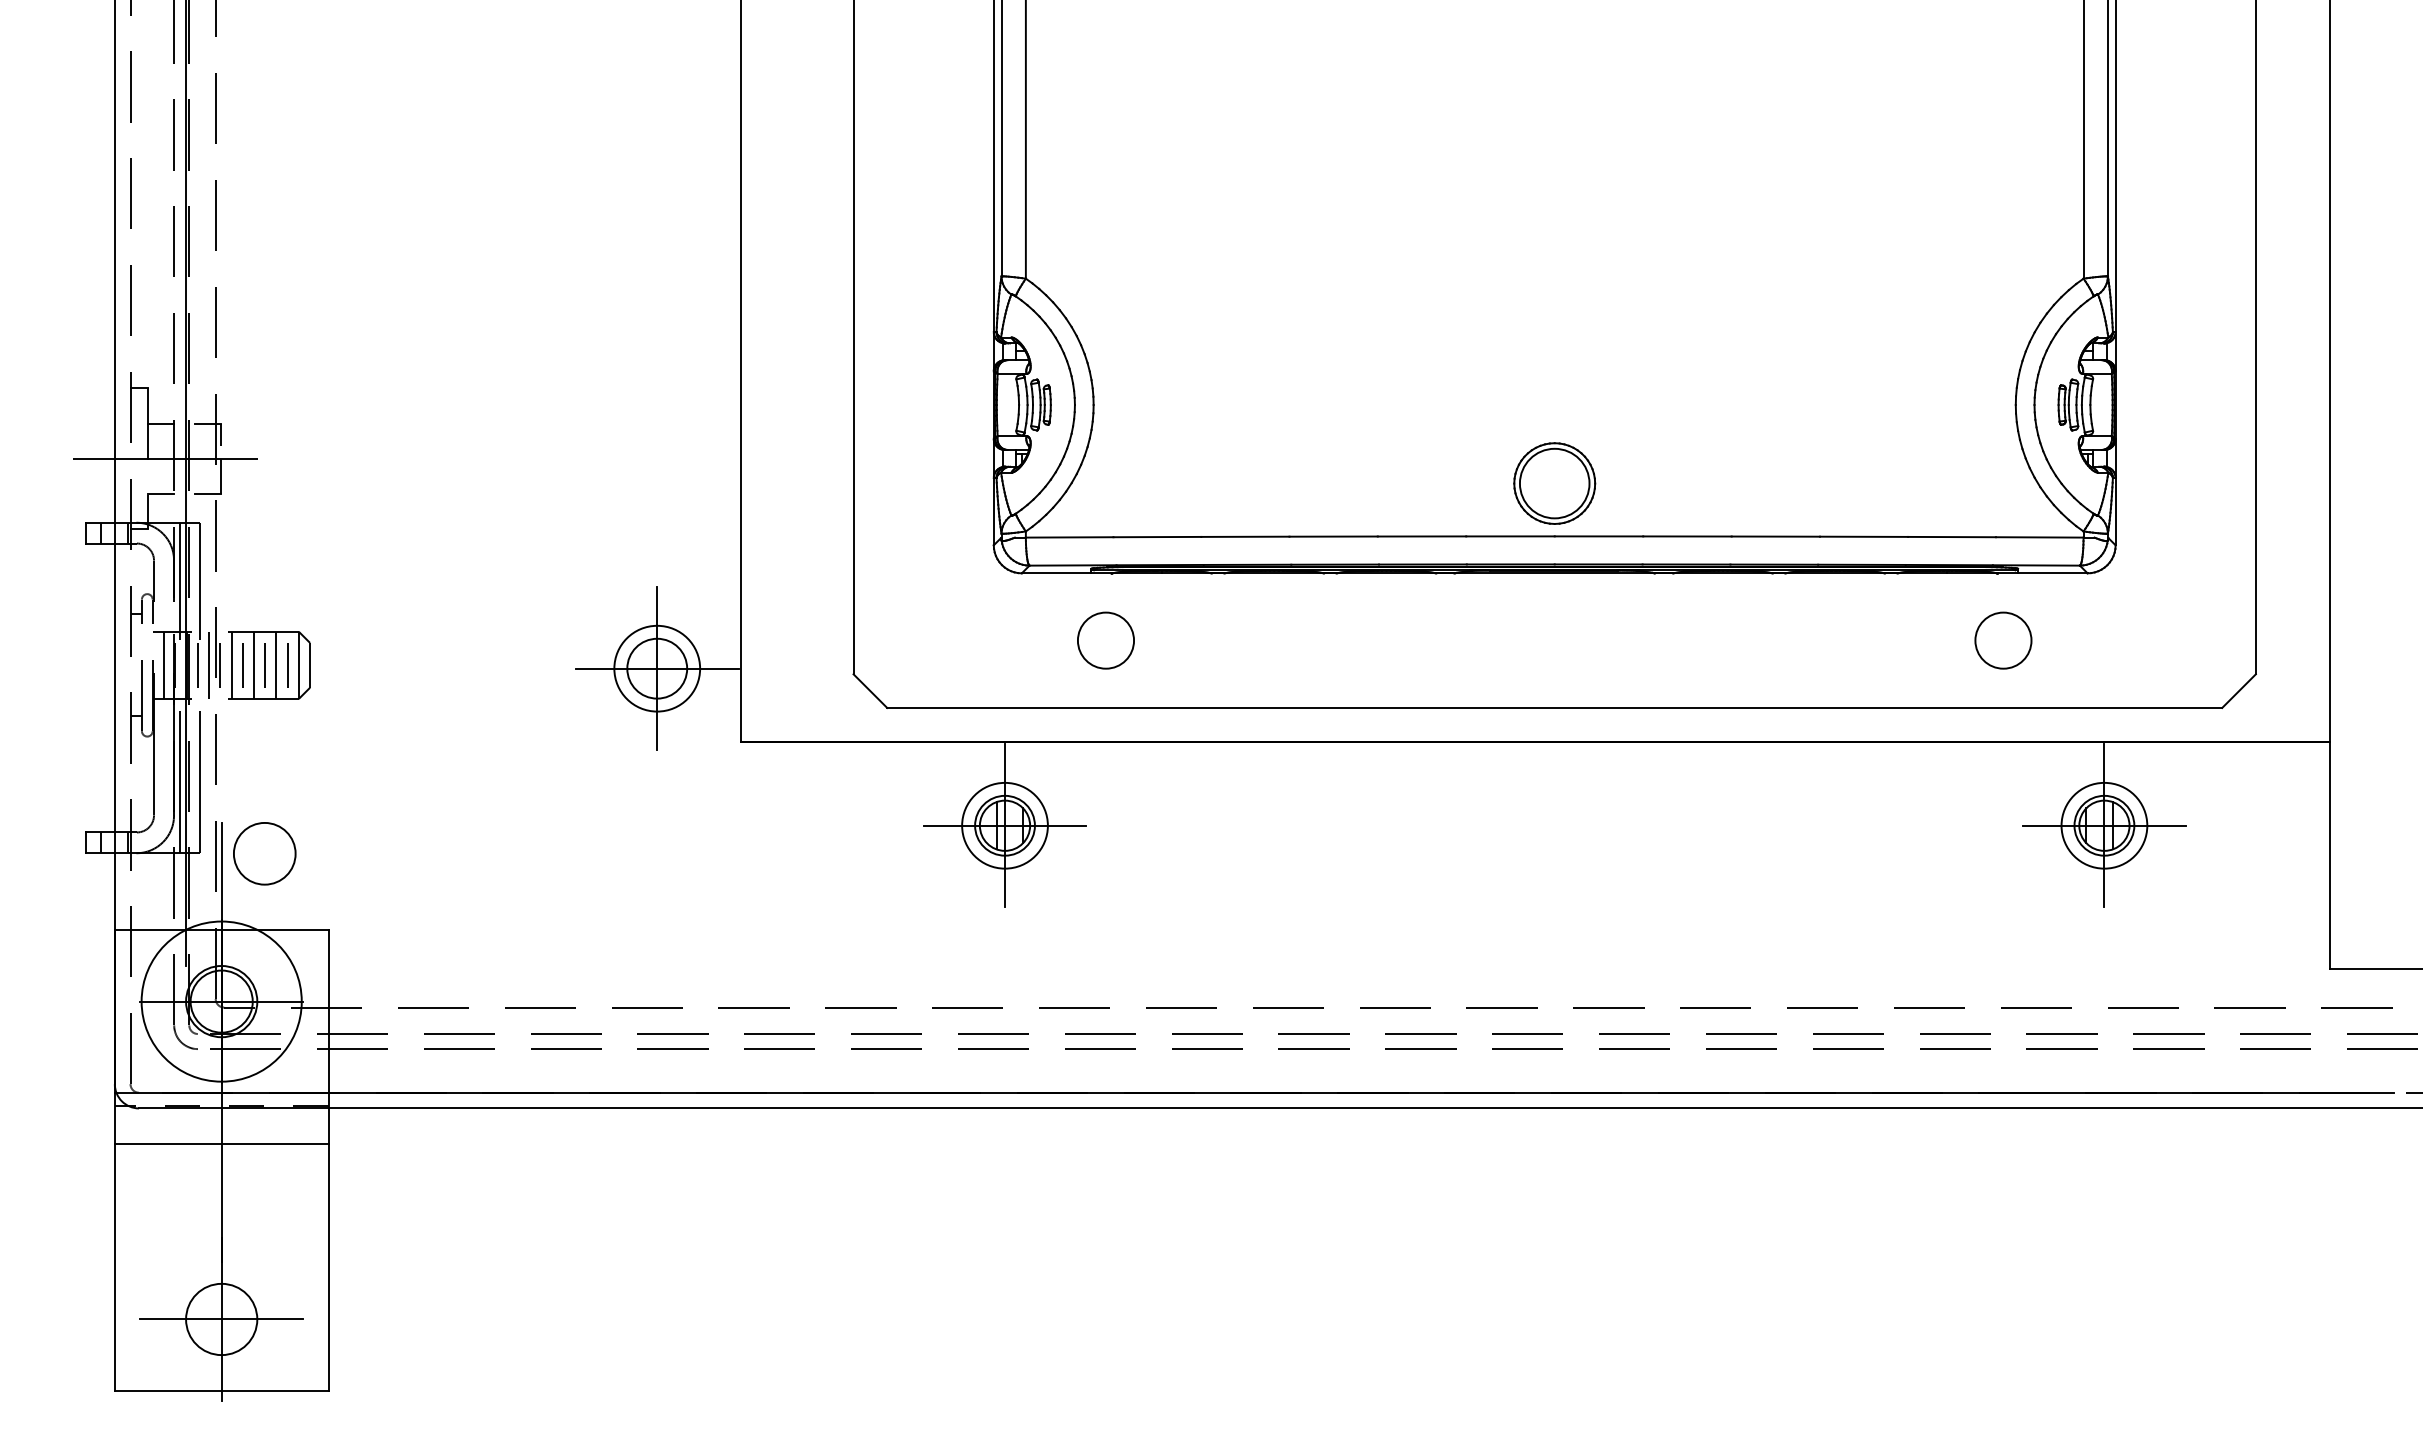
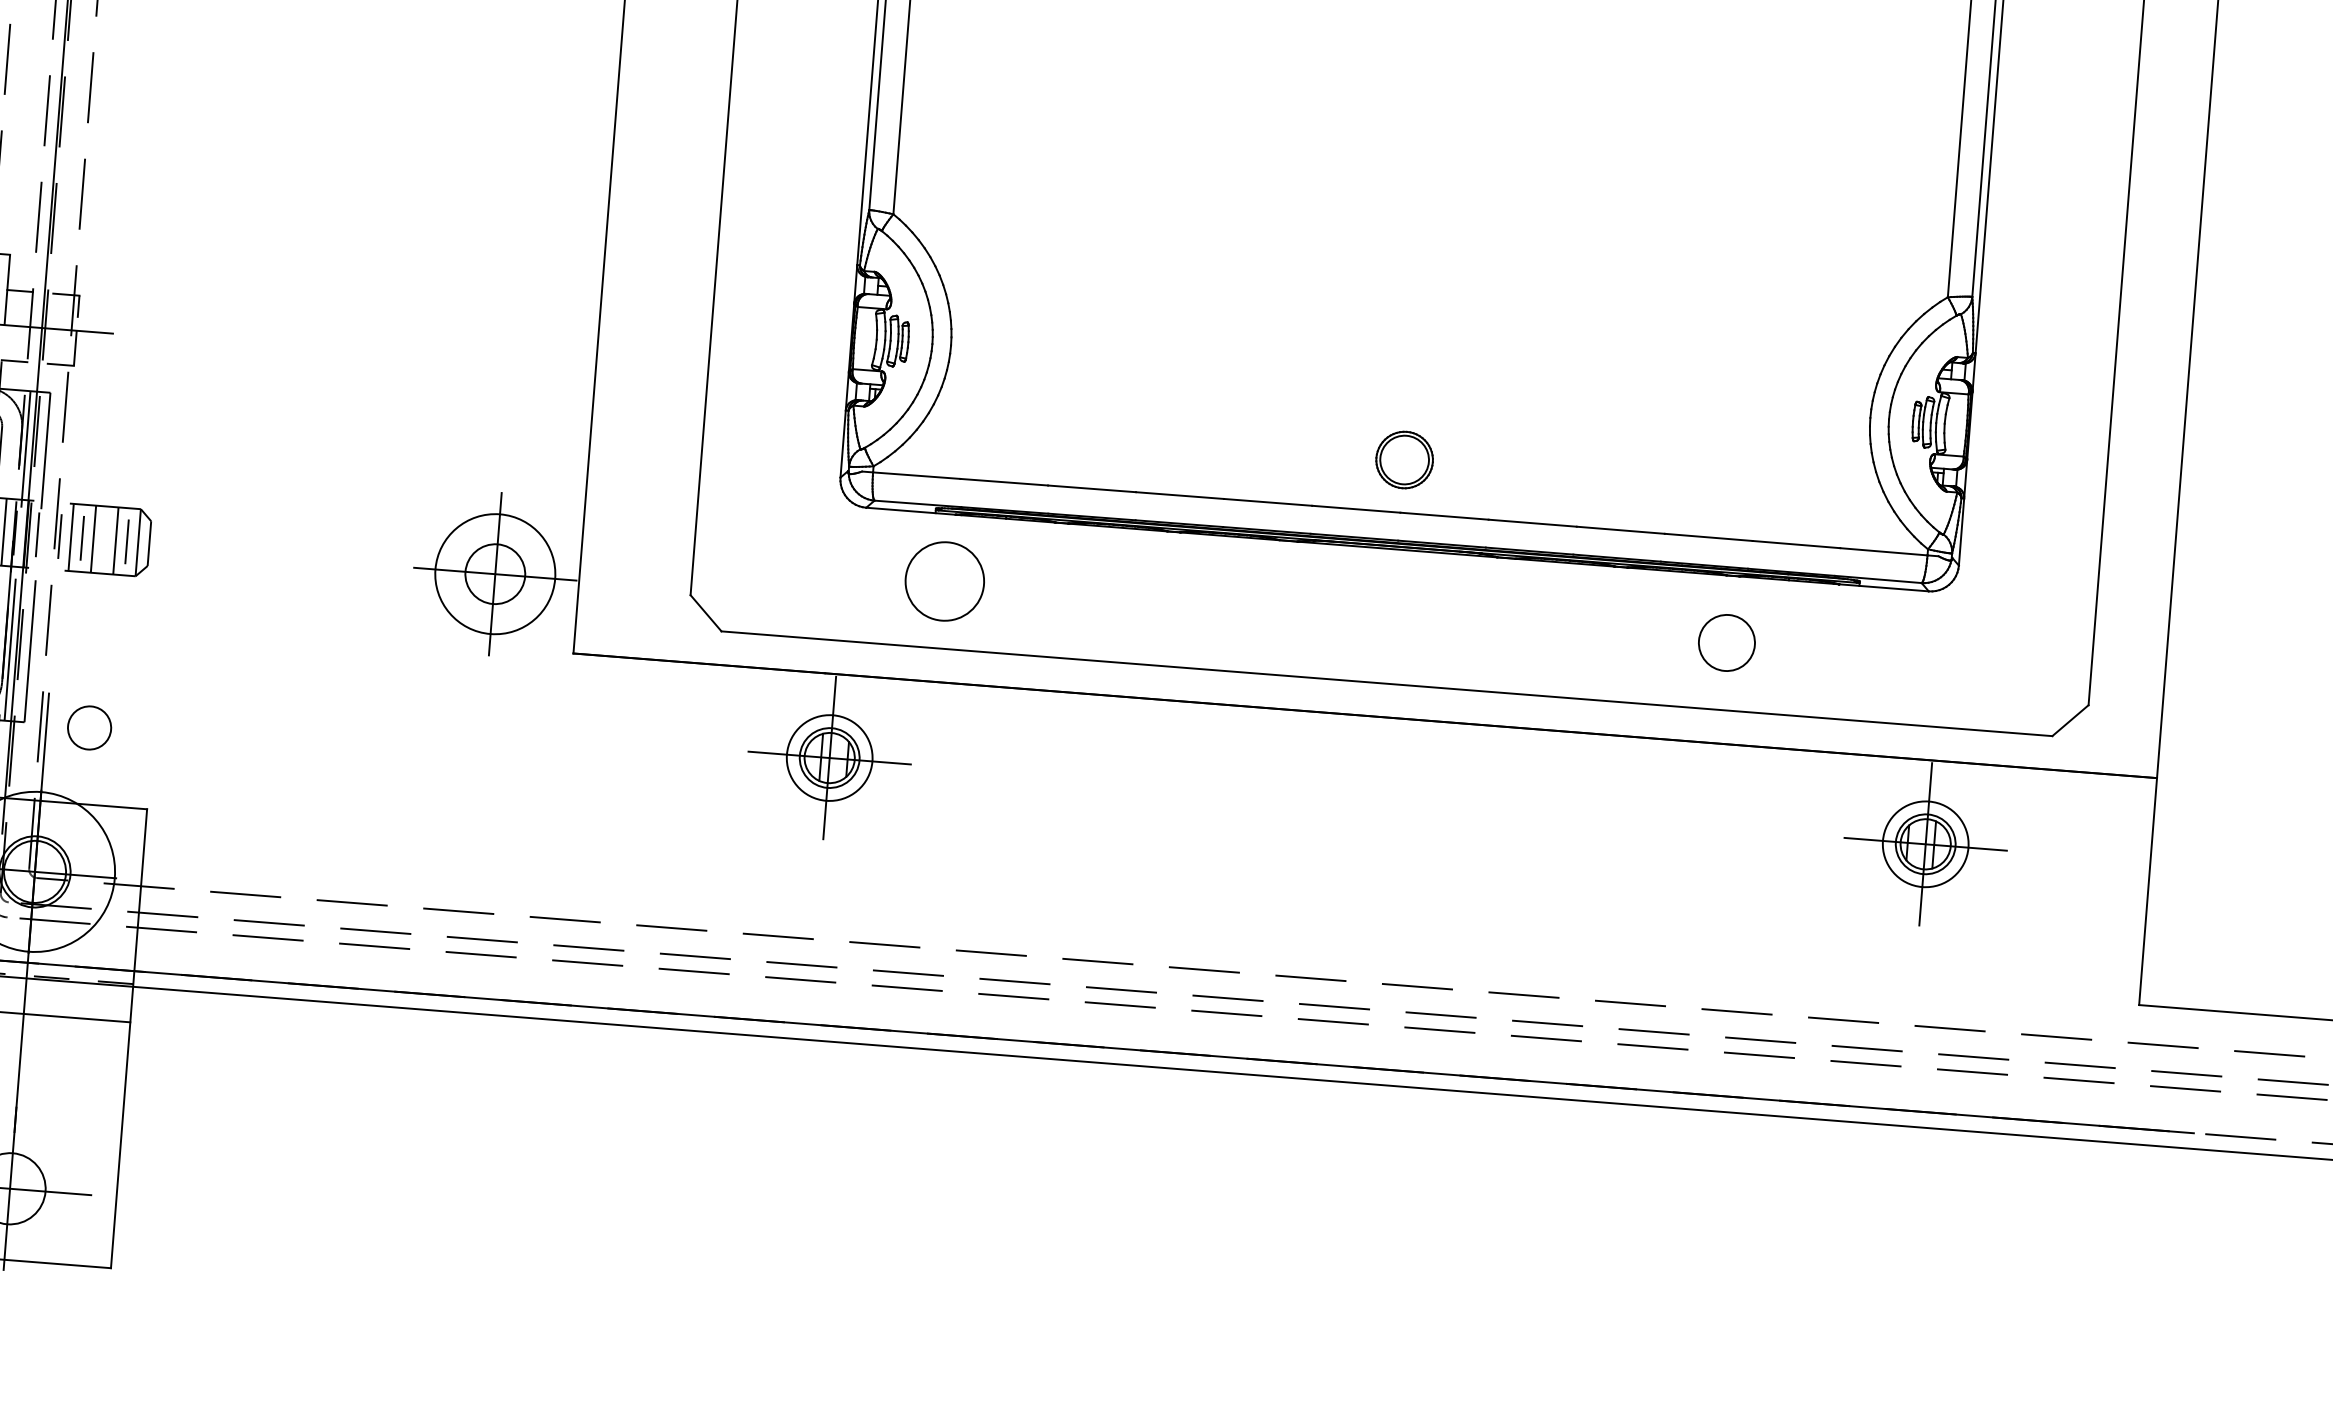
part: (1554, 483) -> (1404, 459), size x0.7
circle: (1105, 640) -> (944, 581), size x1.4
circle: (2003, 640) -> (1726, 642), moved
line: (209, 664) -> (49, 534), removed
line: (265, 664) -> (105, 539), removed
circle: (657, 668) -> (495, 574), size x1.4
circle: (264, 853) -> (89, 727), size x0.7

